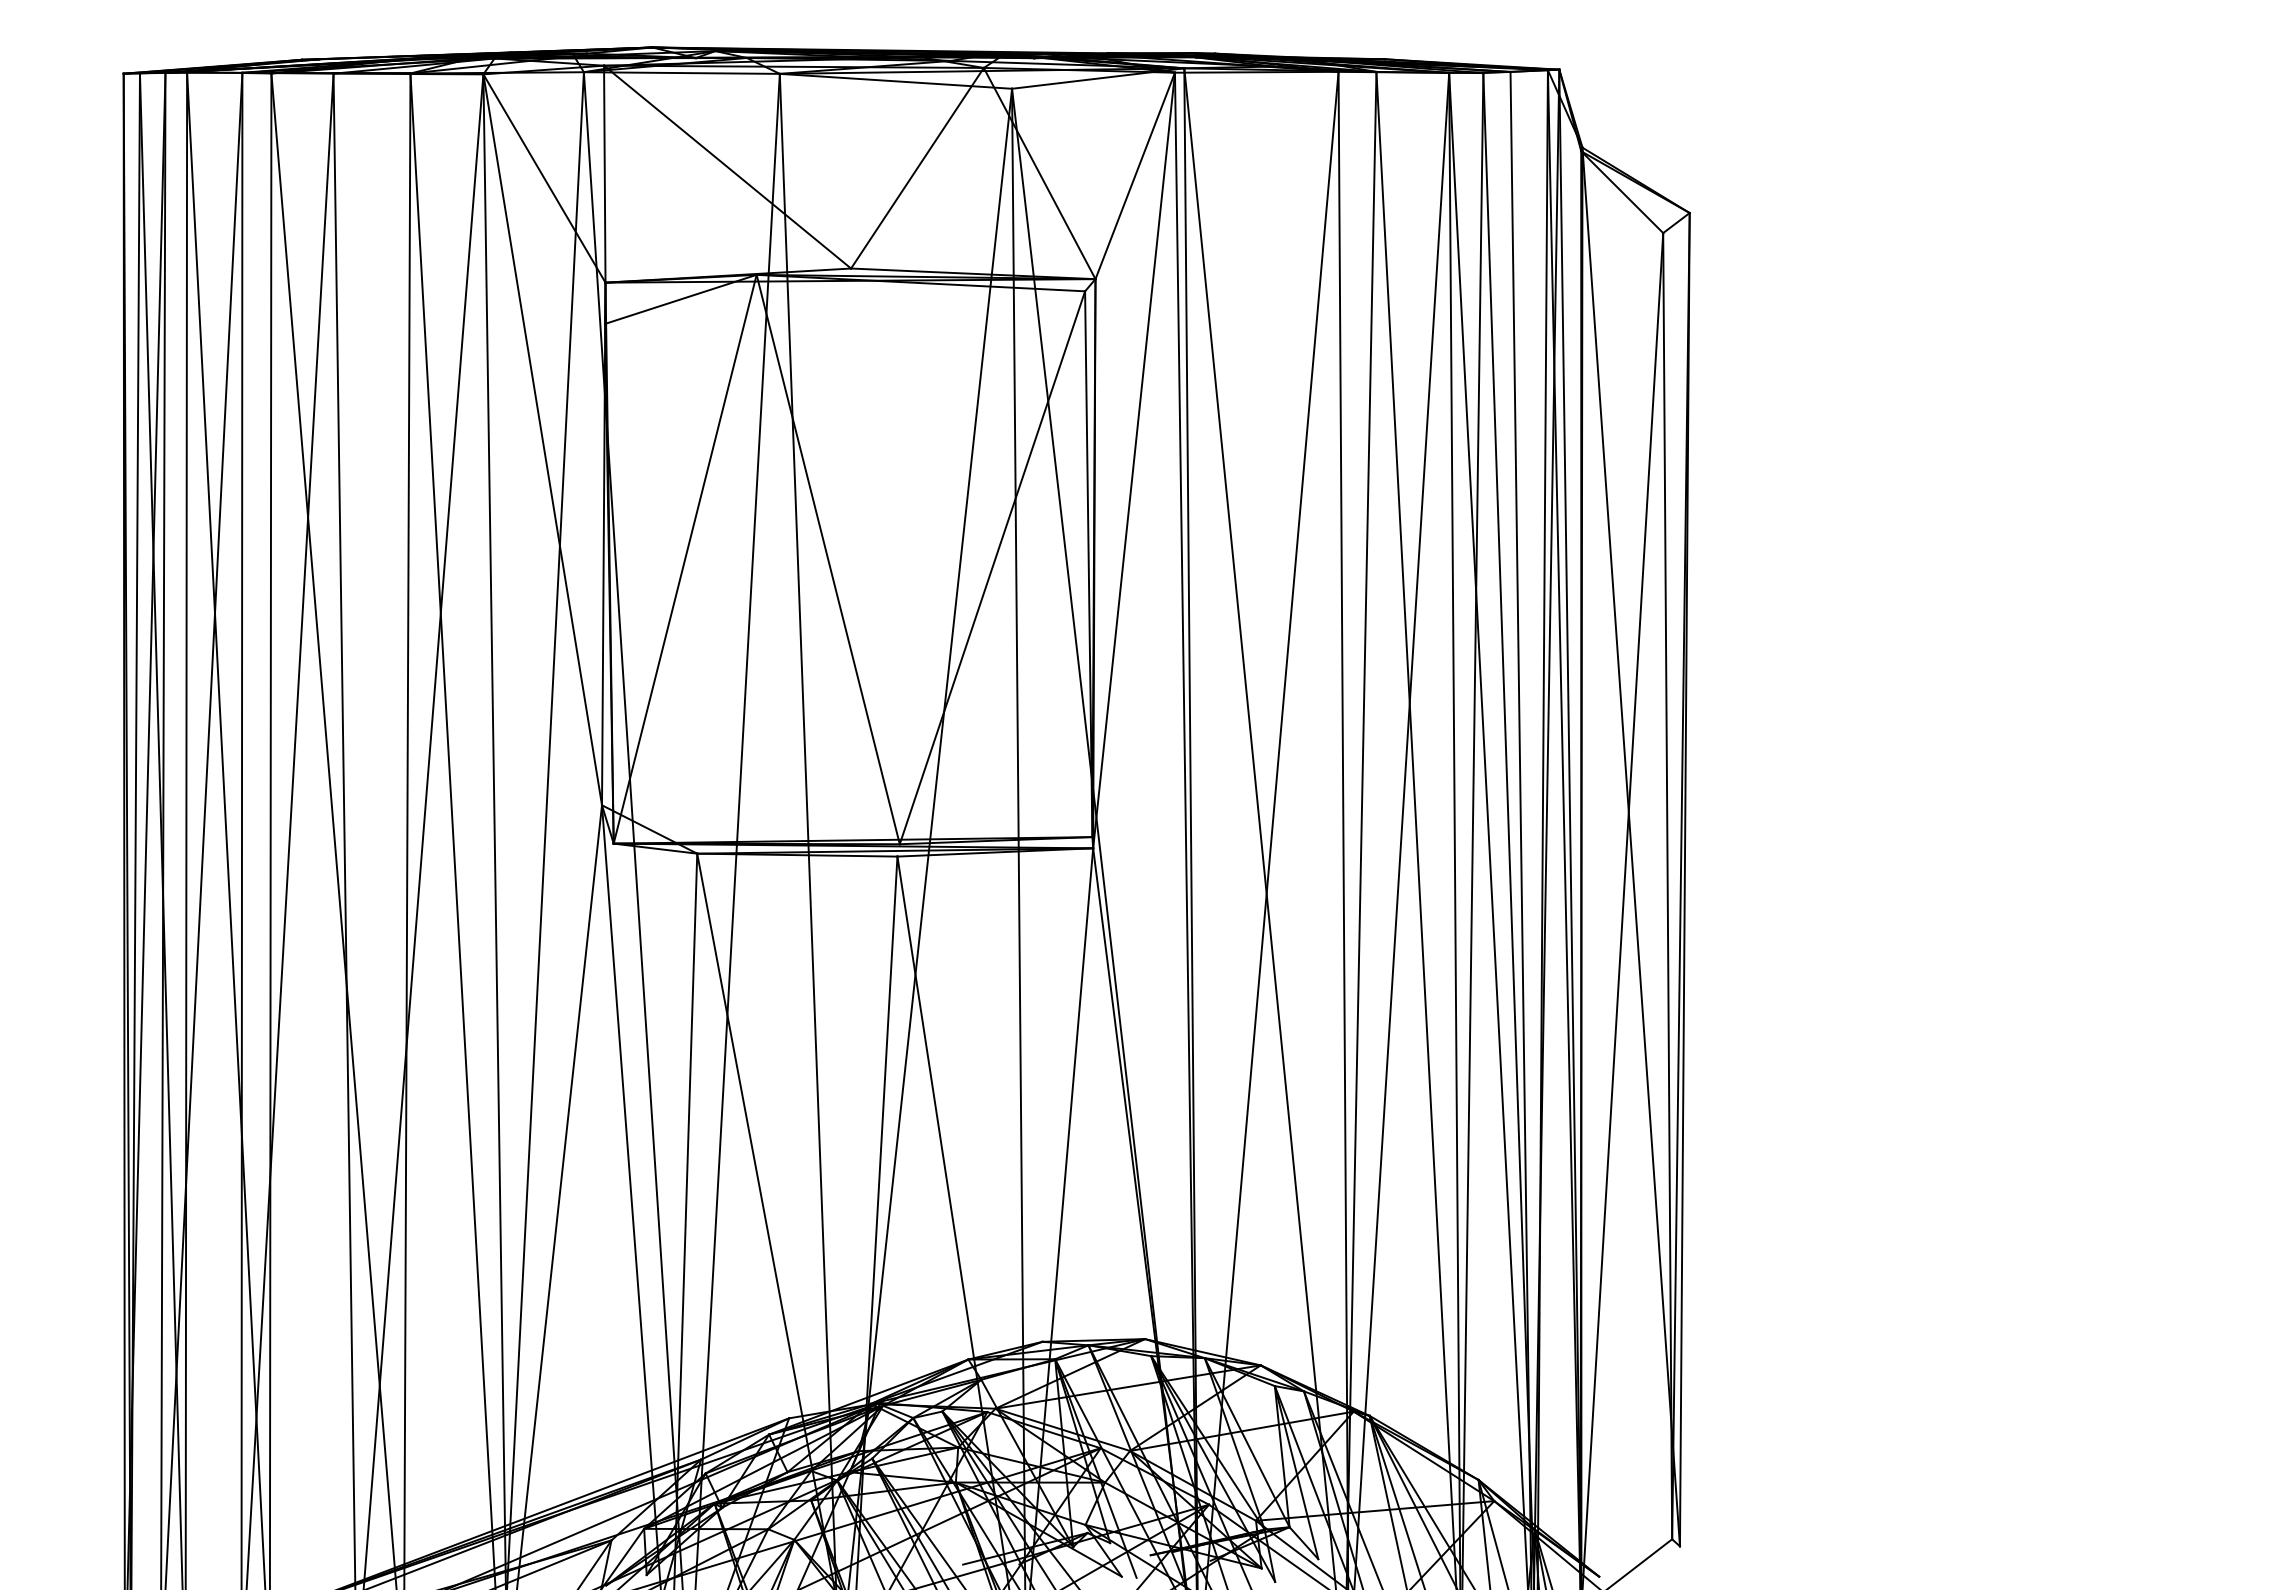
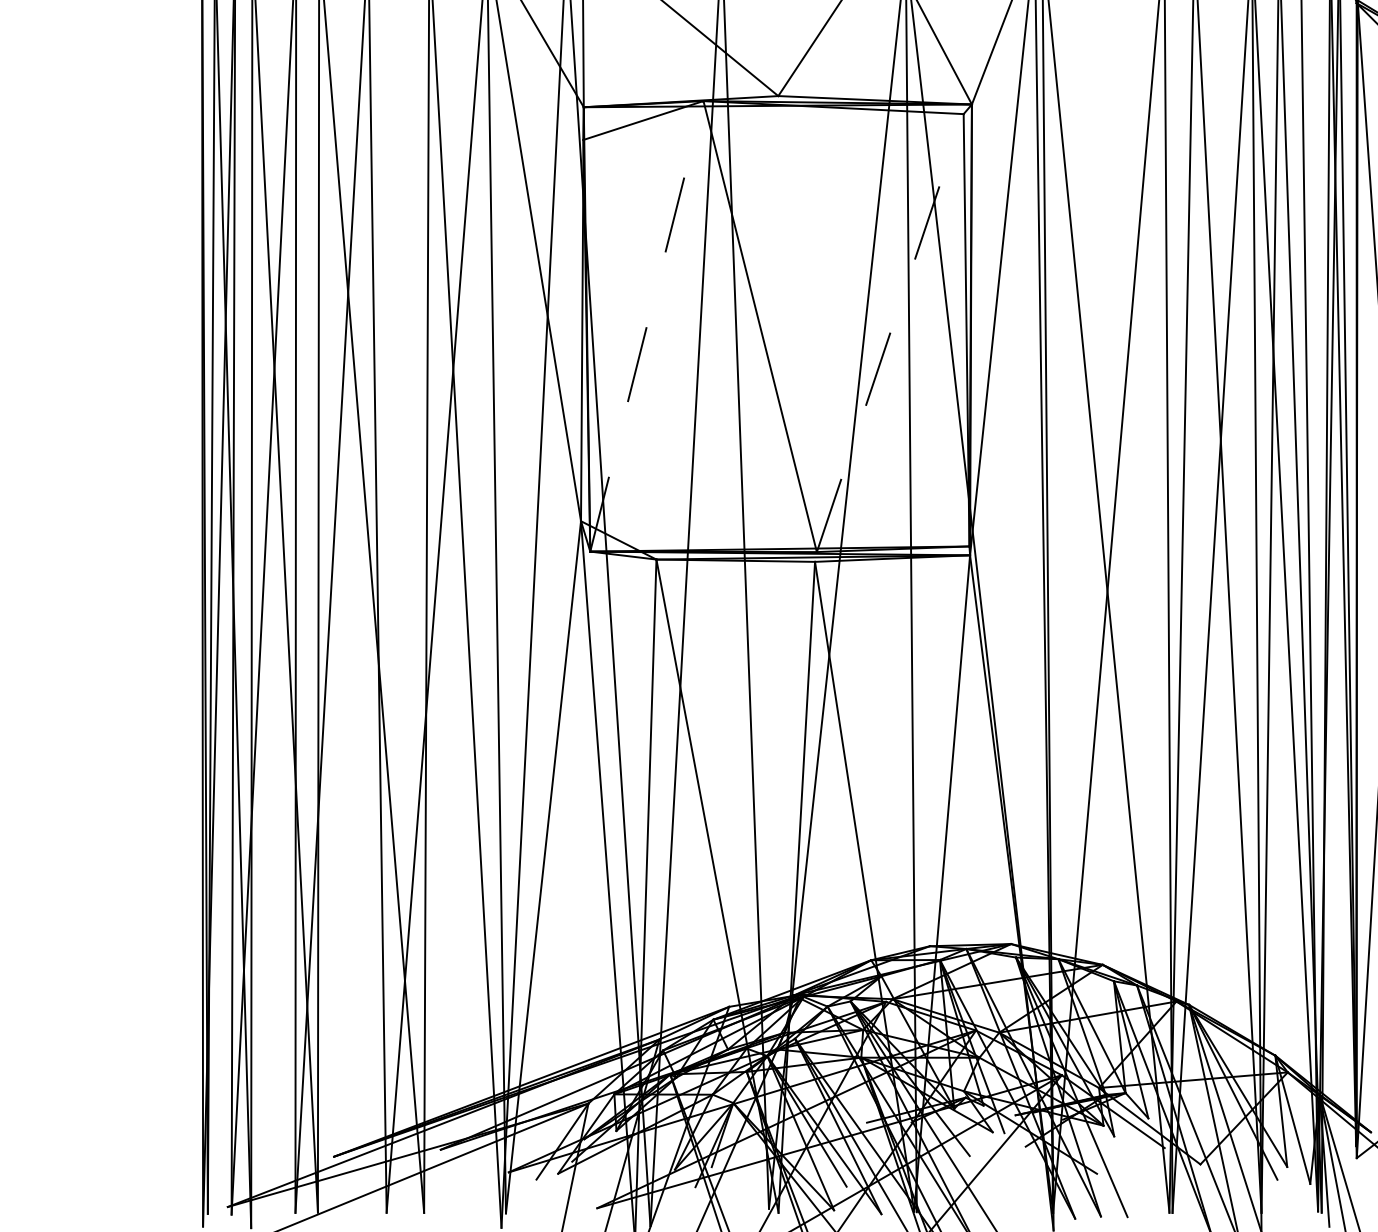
line: (685, 558) -> (647, 325), solid -> dashed
line: (992, 567) -> (890, 332), solid -> dashed

